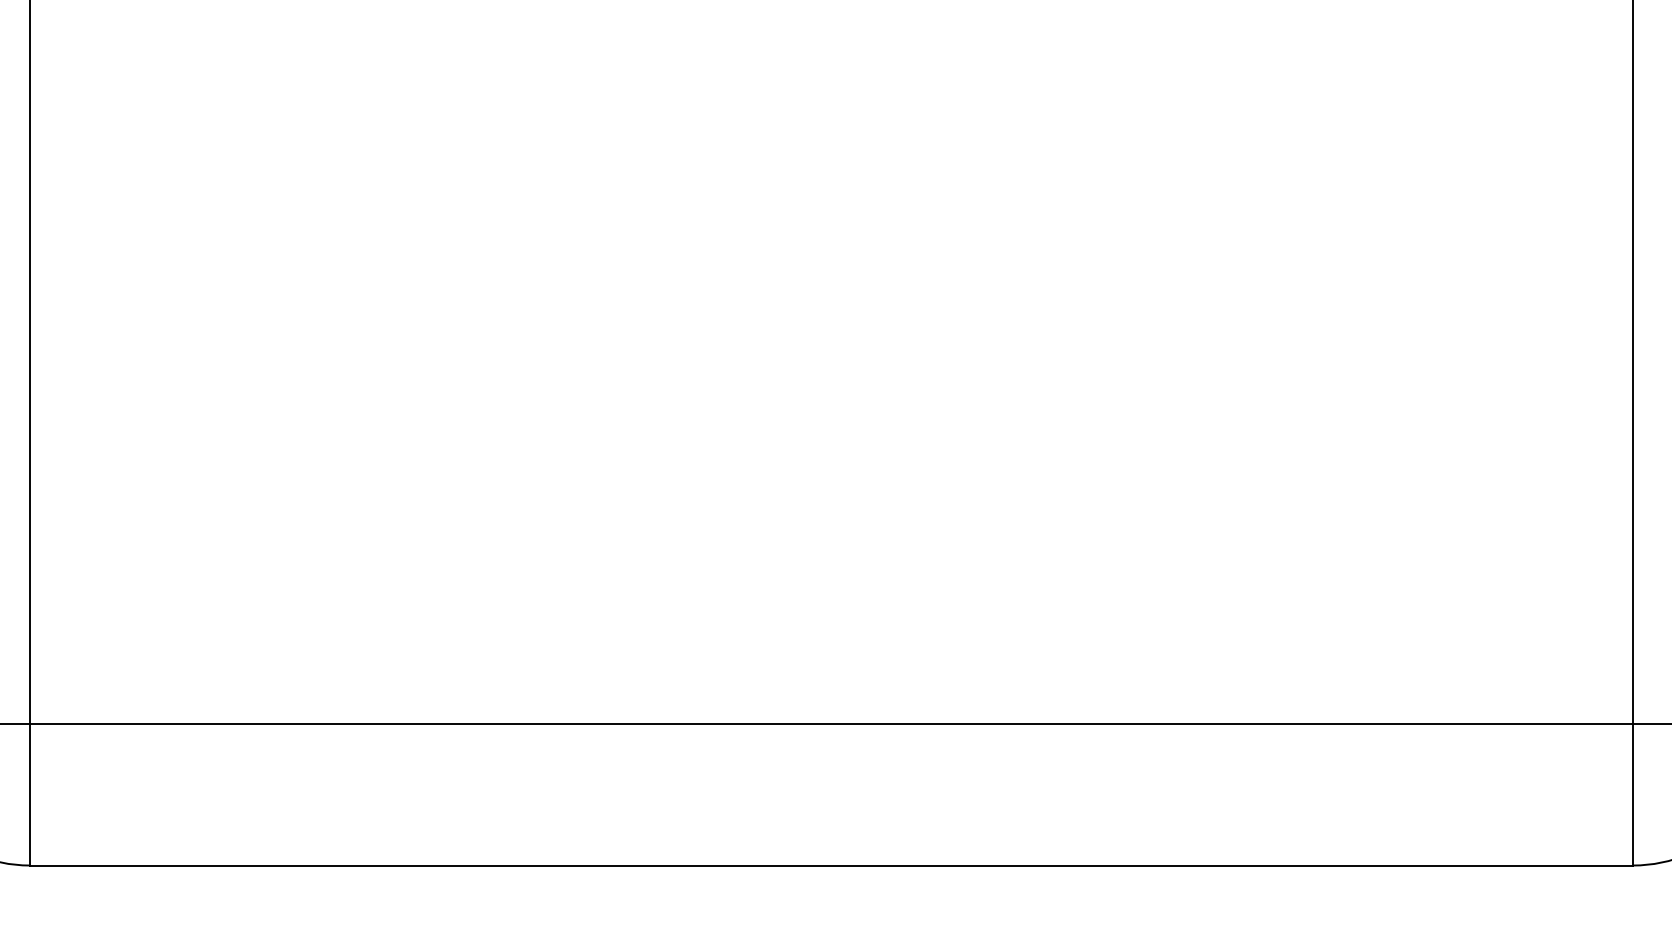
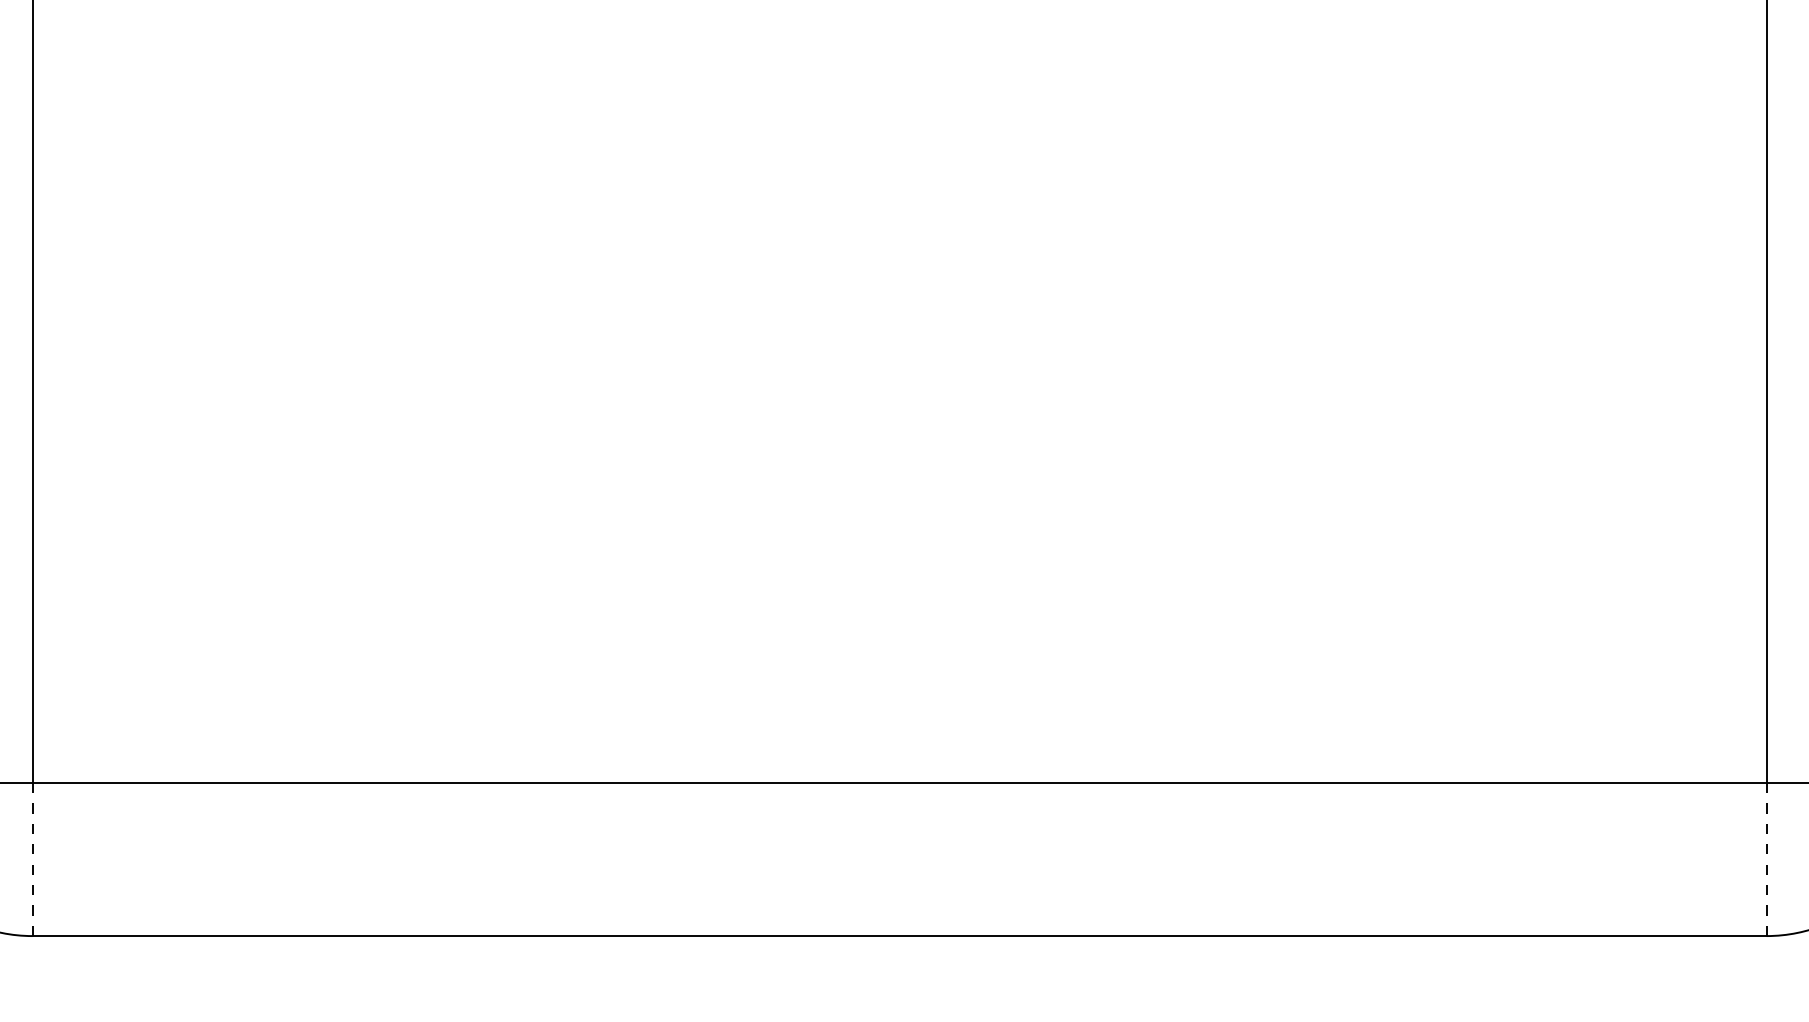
line: (29, 794) -> (32, 859), solid -> dashed
line: (1633, 794) -> (1767, 859), solid -> dashed

